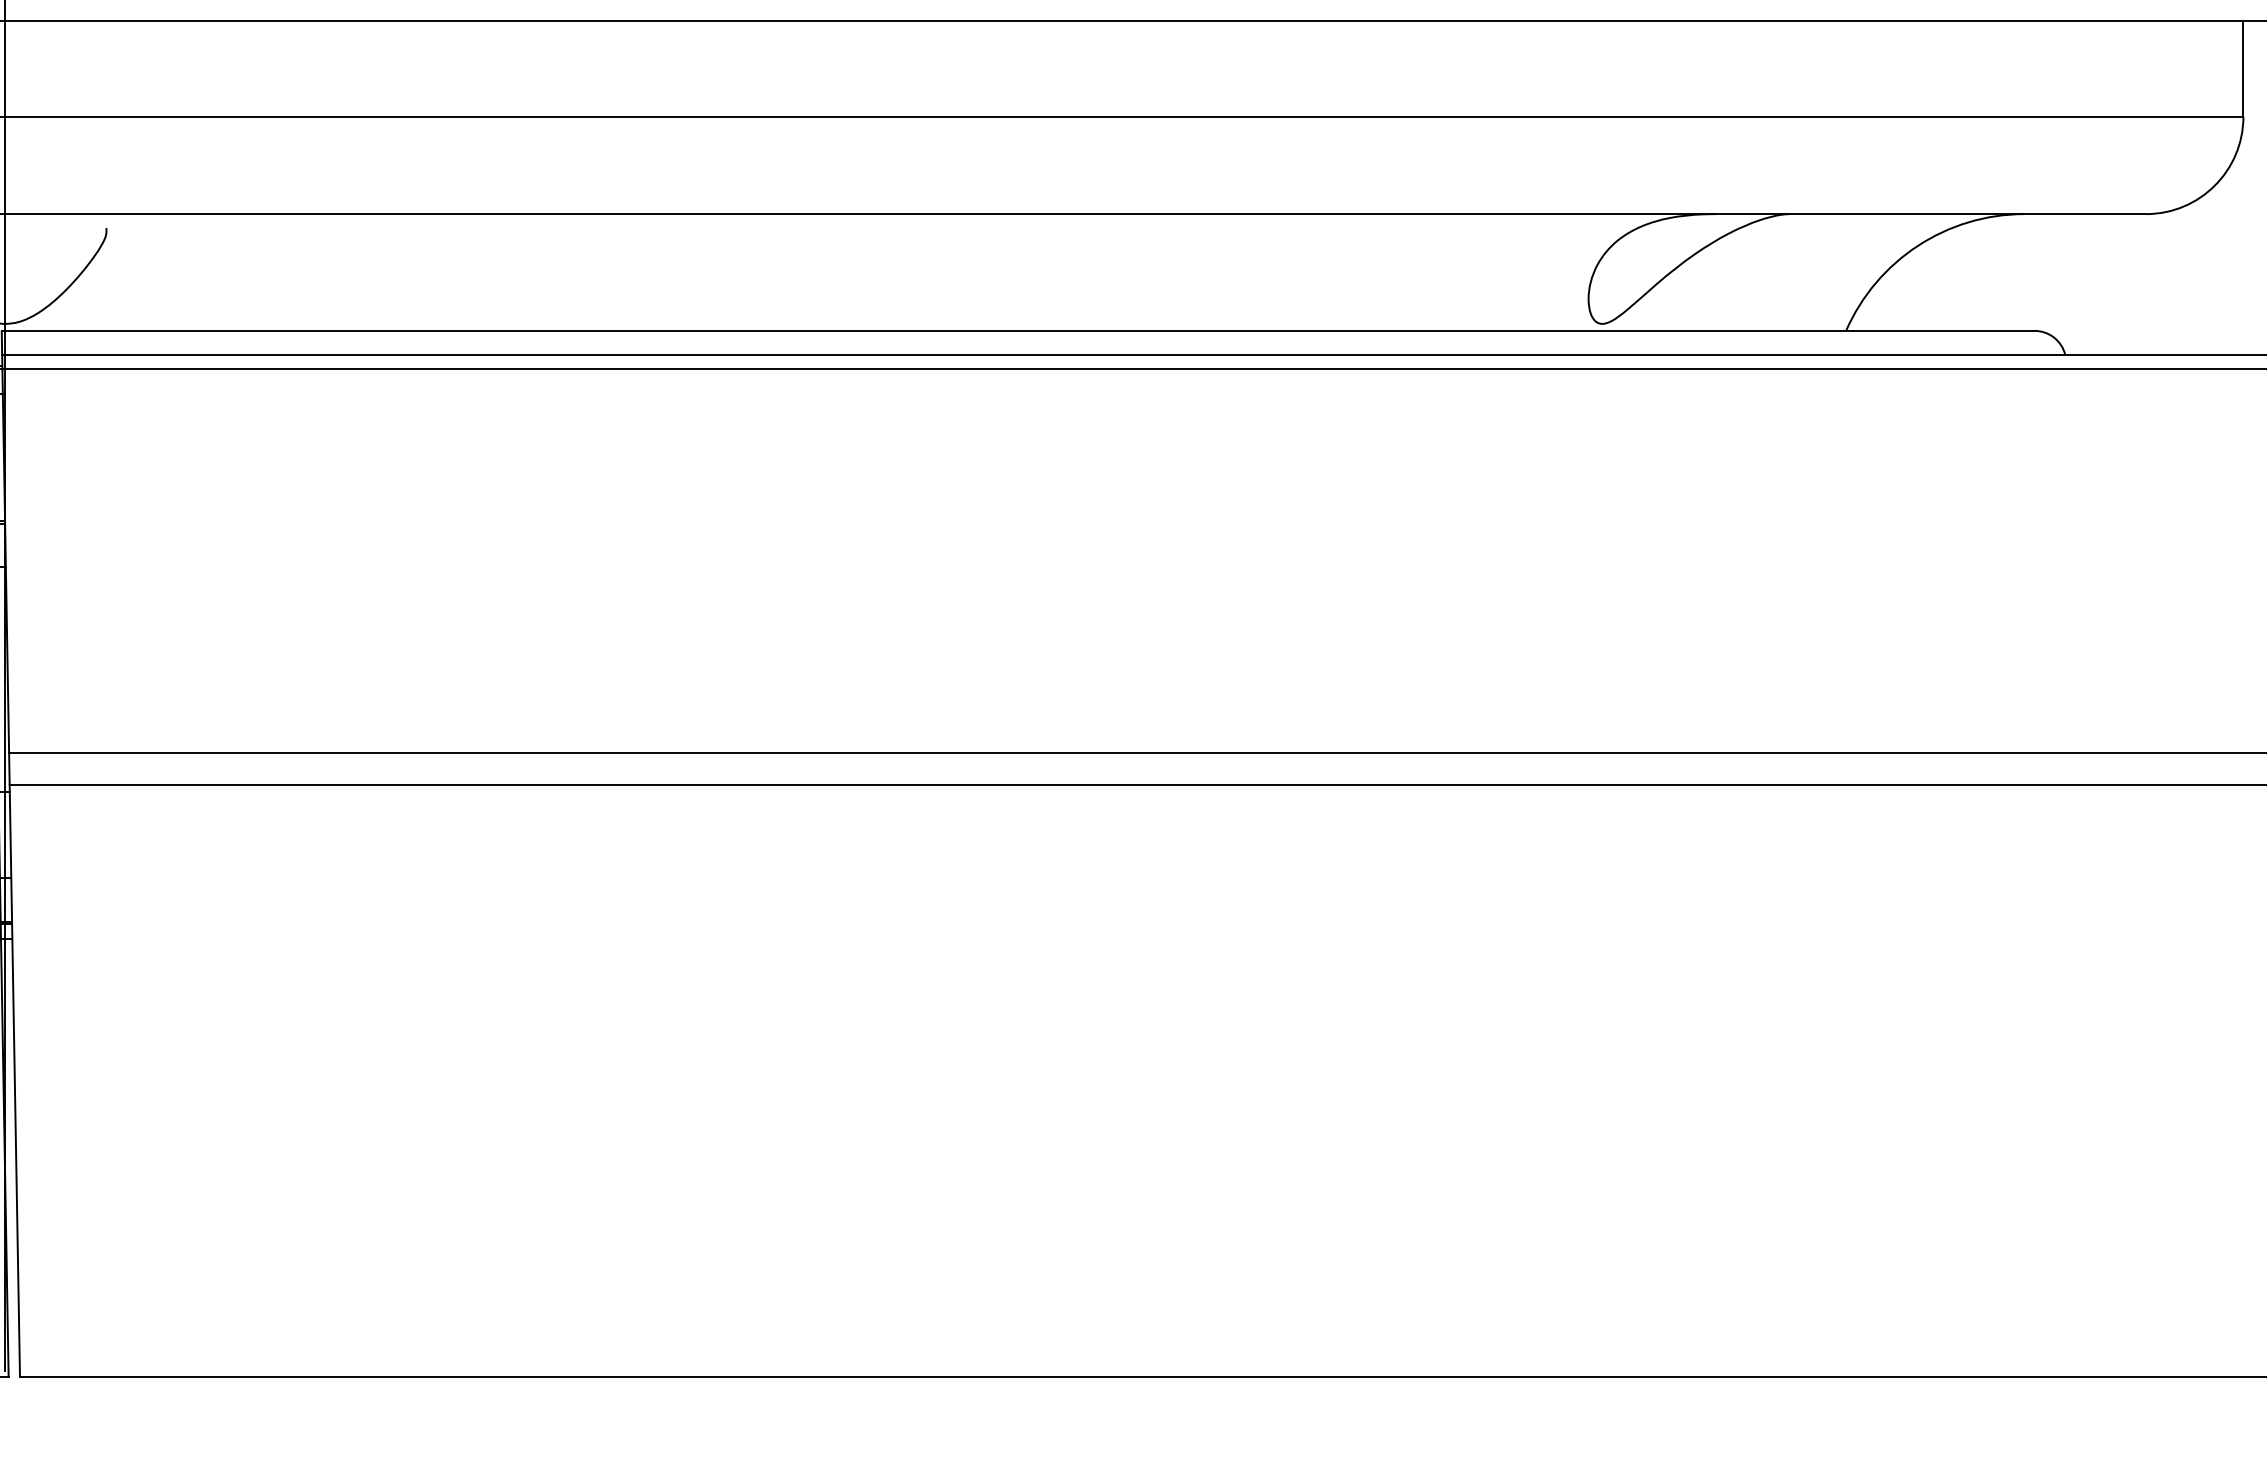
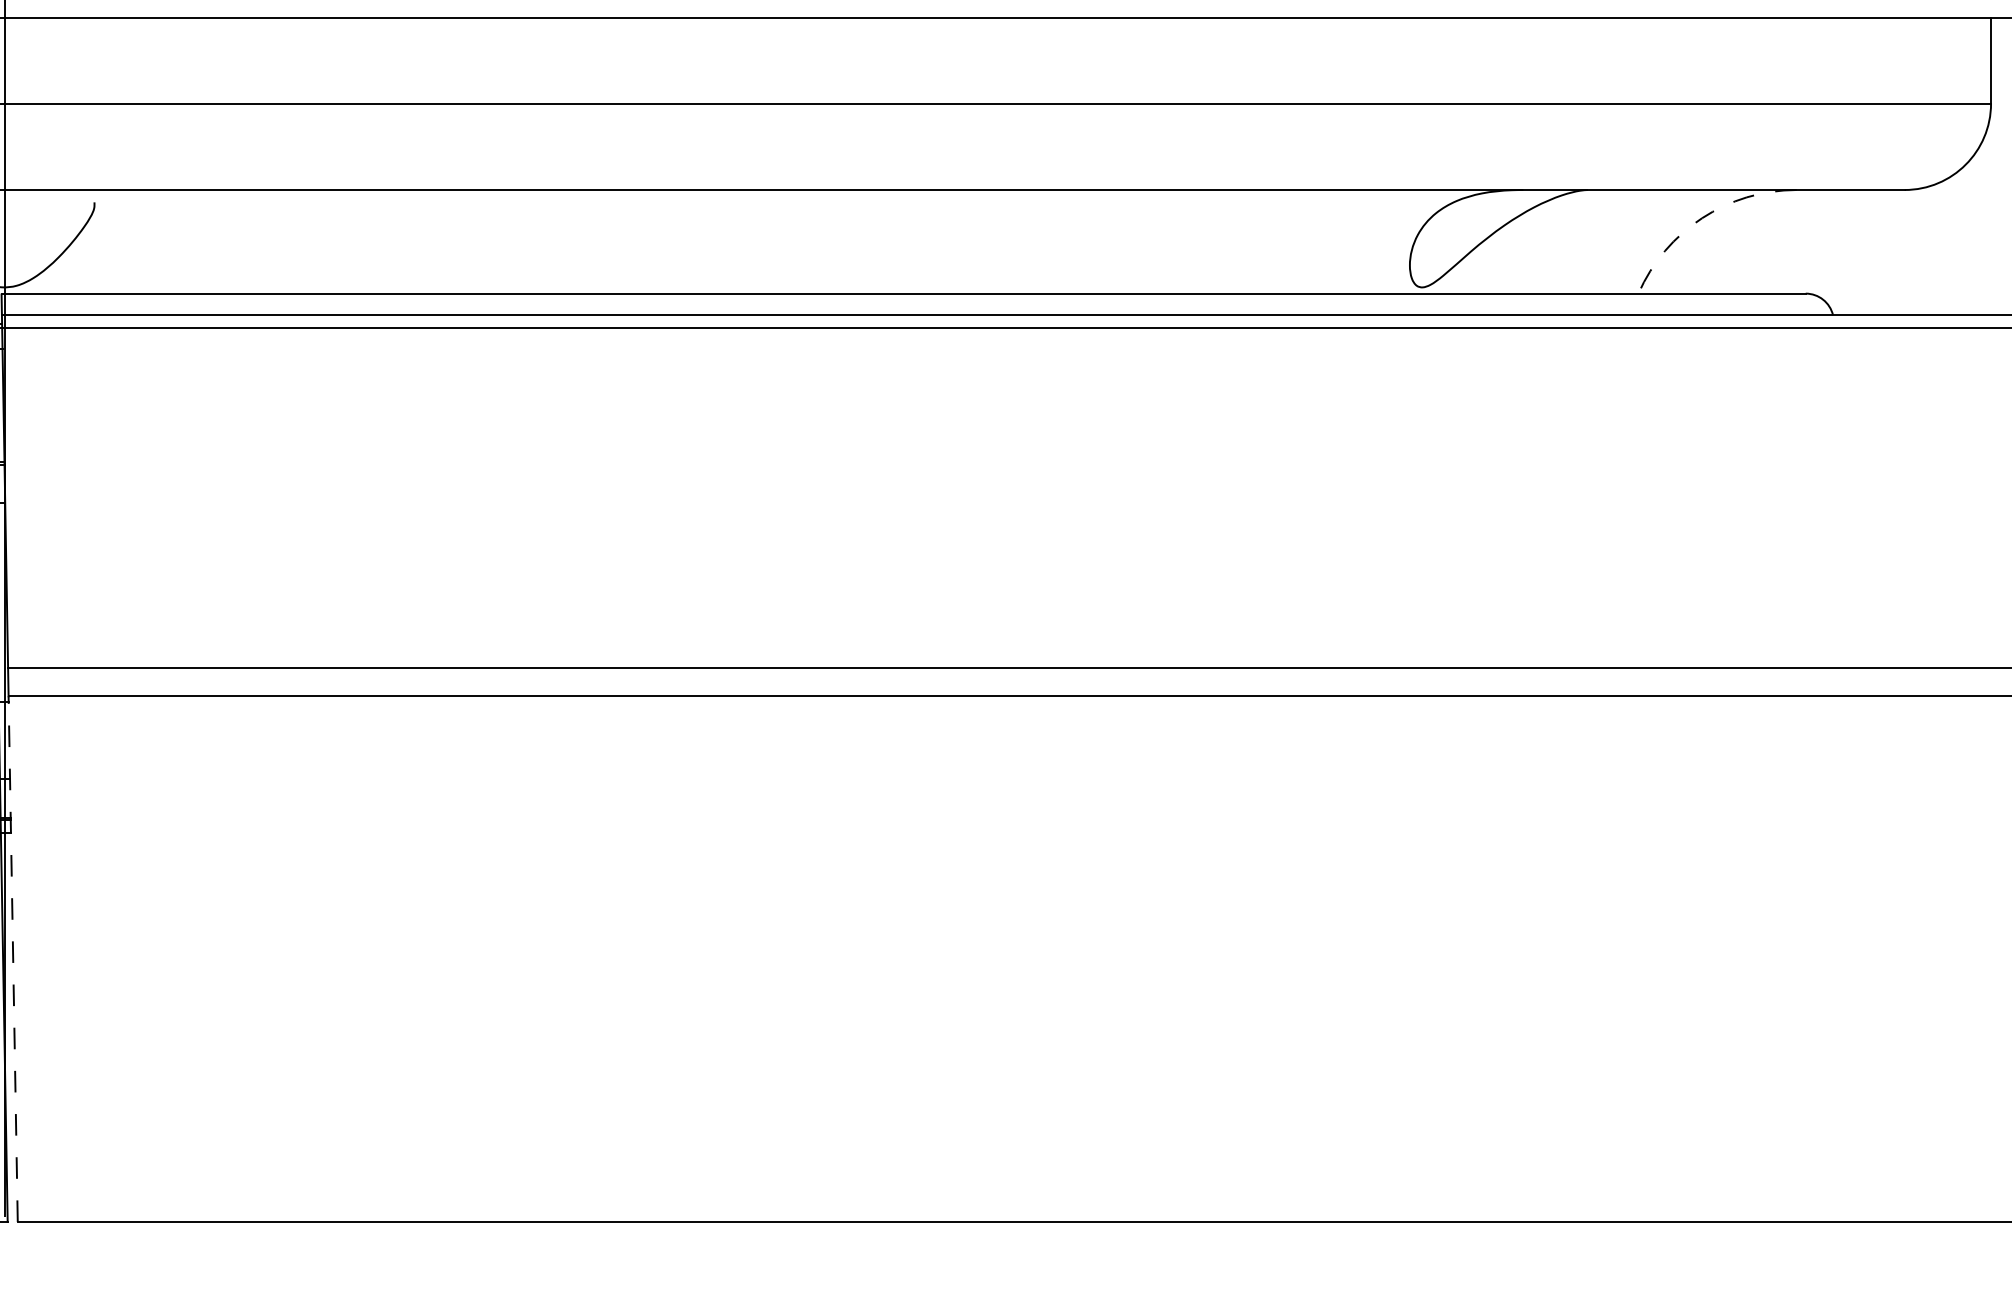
arc: (1917, 245) -> (1701, 217), solid -> dashed
line: (14, 1080) -> (12, 958), solid -> dashed

